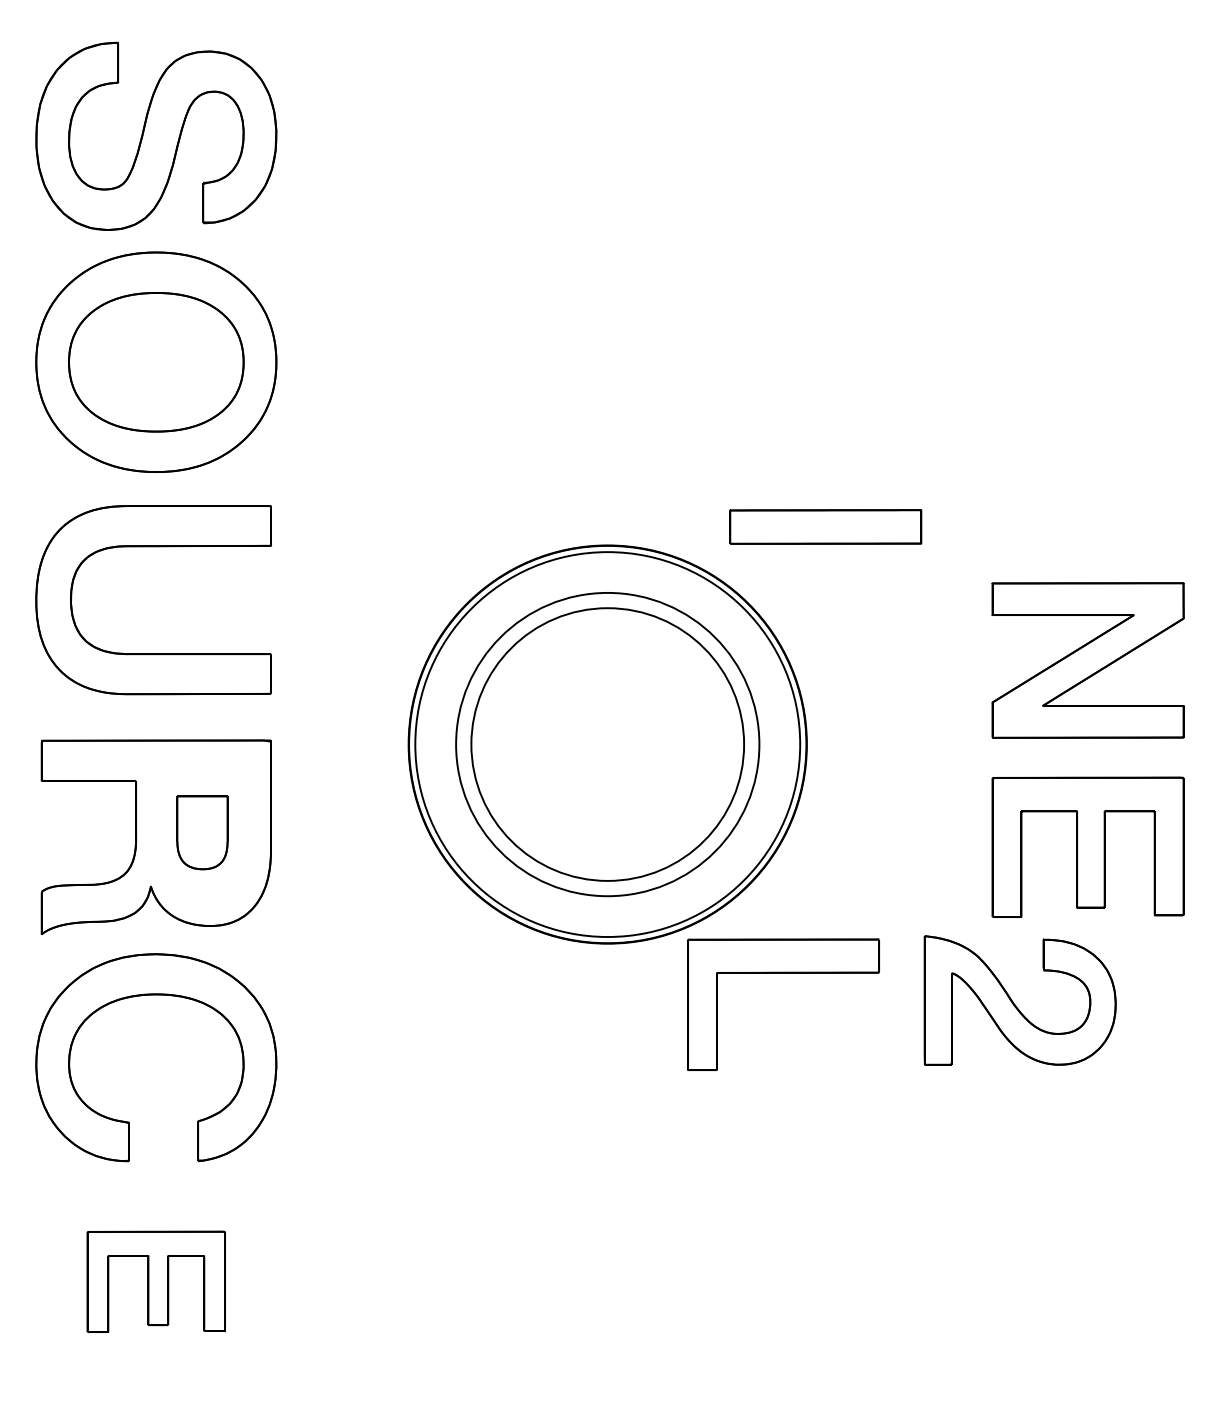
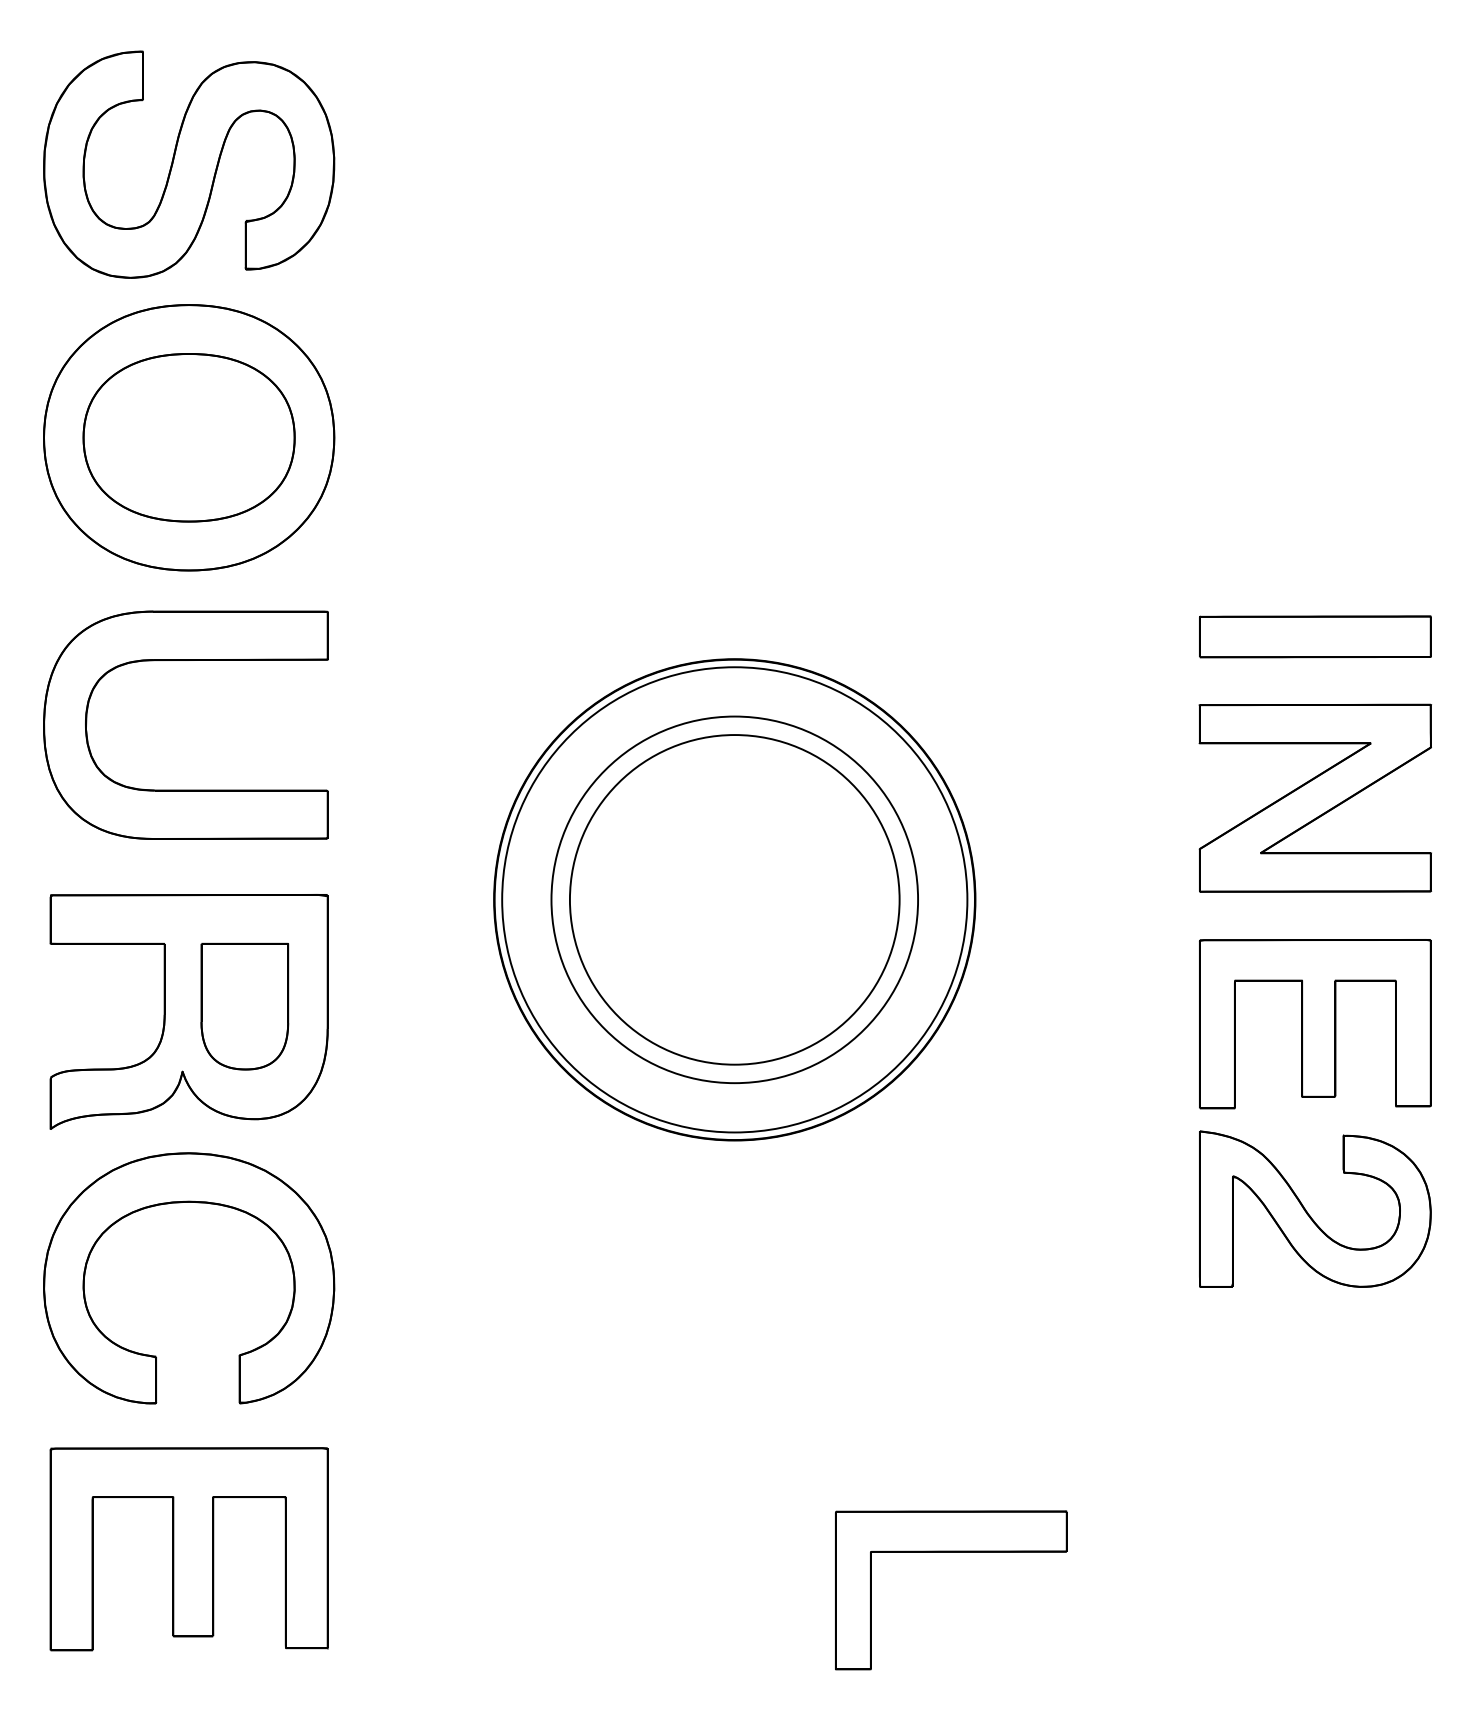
part: (825, 526) -> (1315, 636), moved
part: (202, 832) -> (244, 1006), size x1.43
part: (783, 973) -> (951, 1552), moved
part: (1015, 1004) -> (1309, 1214), moved
part: (155, 1282) -> (188, 1549), size x1.67

